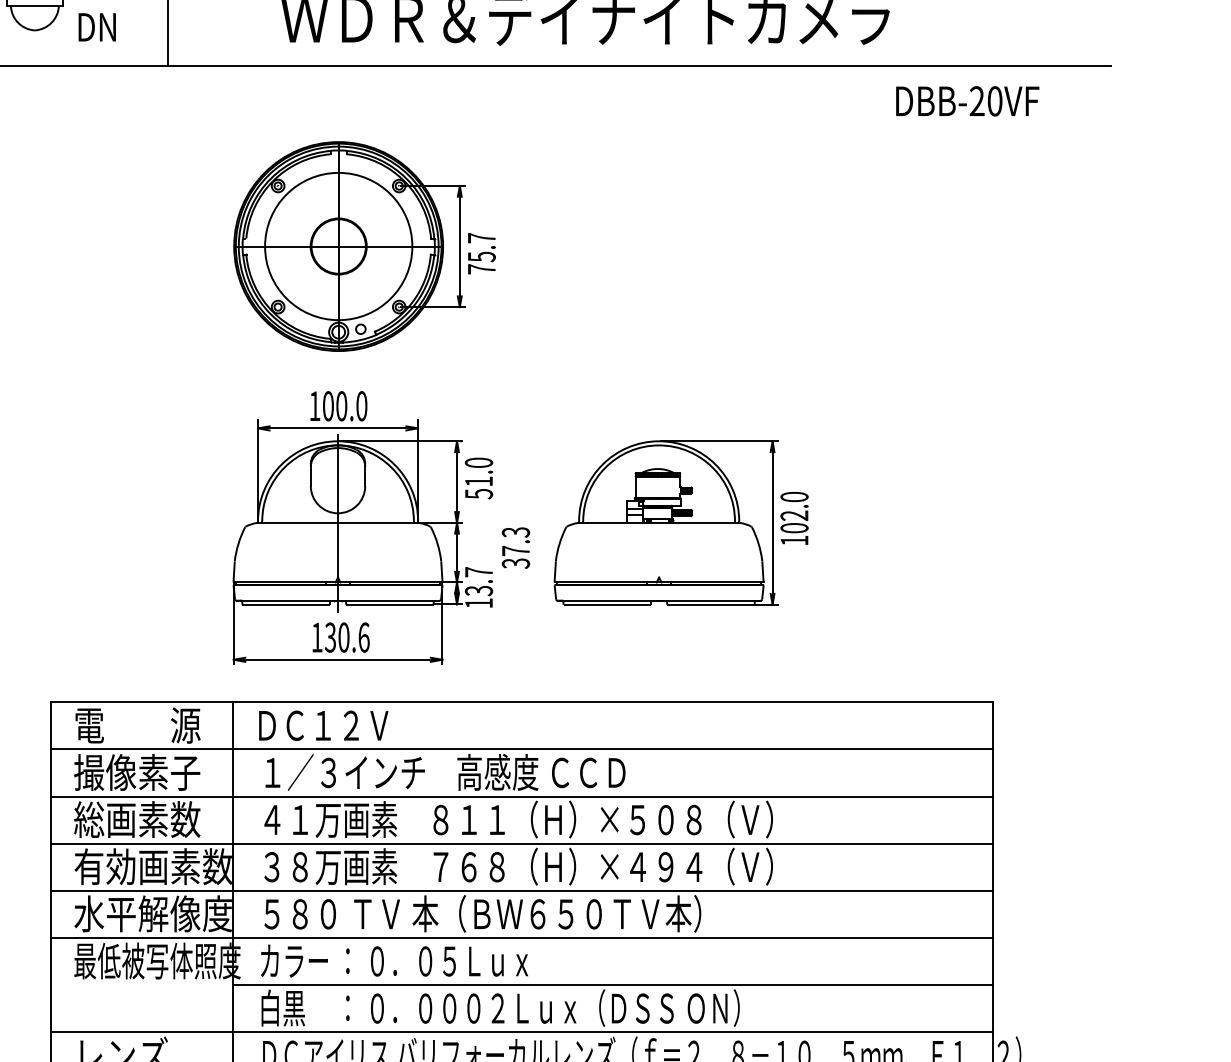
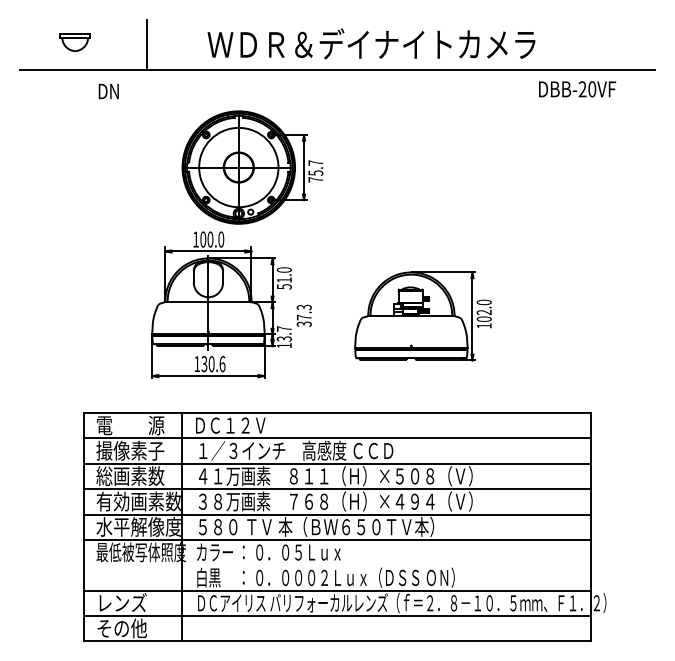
text: (96, 27) -> (108, 91), moved
part: (380, 526) -> (231, 304), moved
line: (612, 985) -> (386, 565), removed

